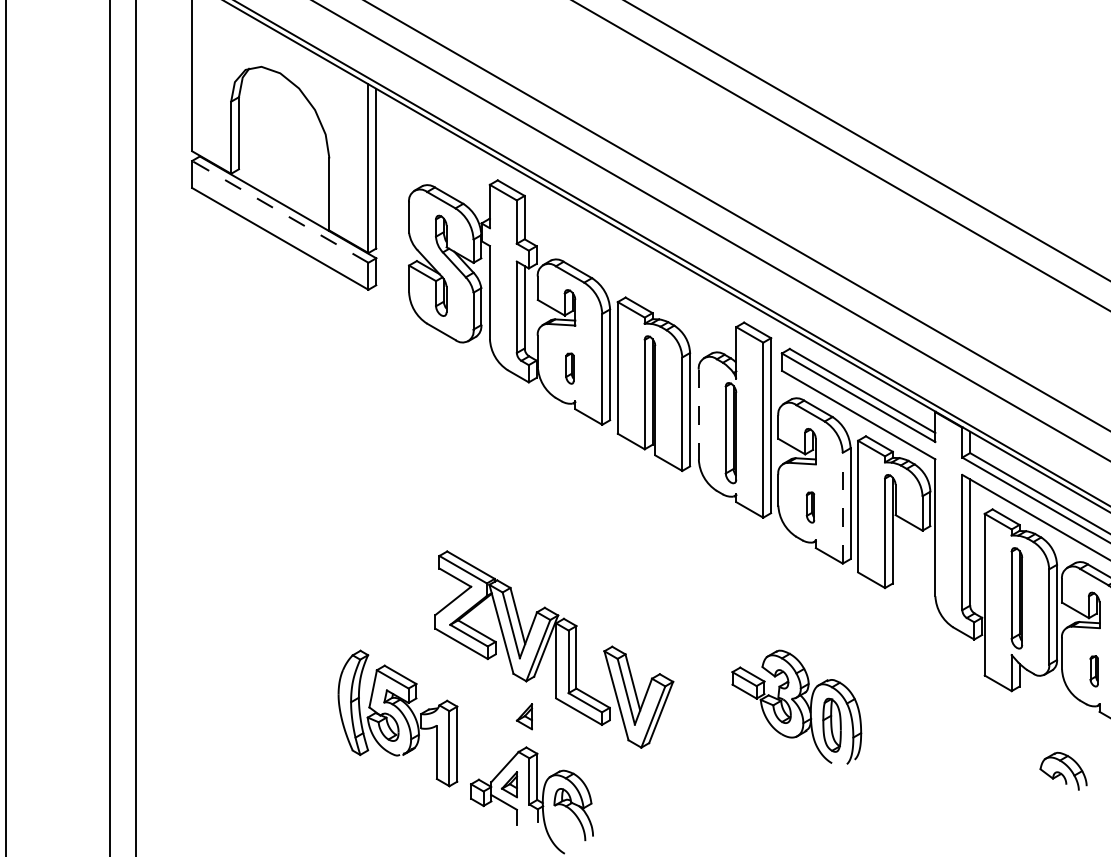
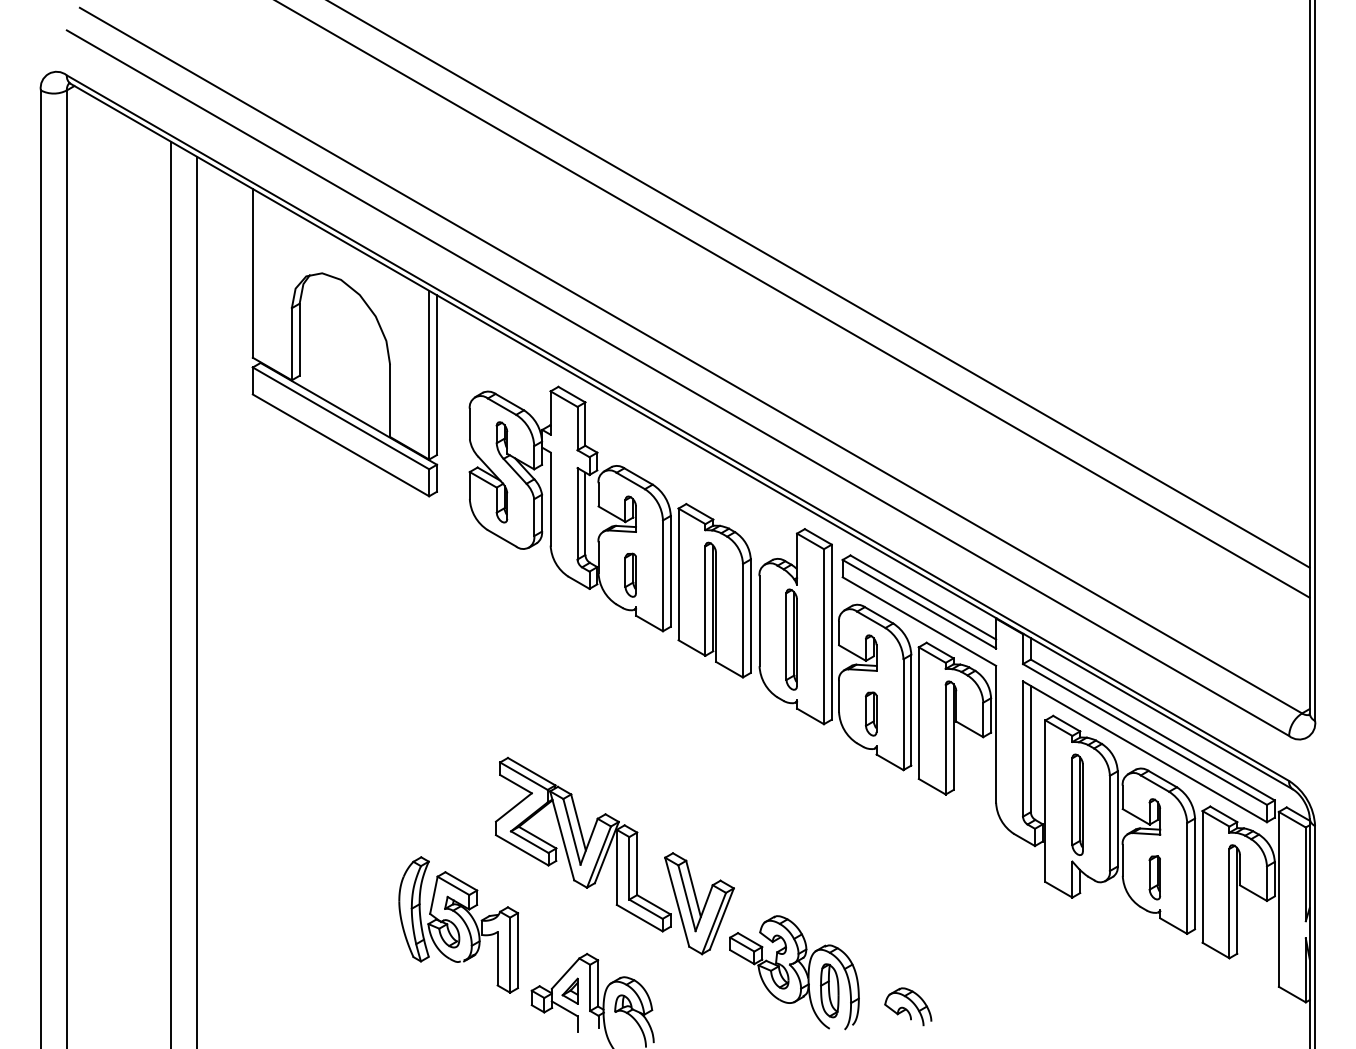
line: (280, 212) -> (341, 418), dashed -> solid
part: (569, 368) -> (630, 574), size x1.43
line: (698, 415) -> (759, 621), dashed -> solid
part: (810, 507) -> (871, 713), size x1.43
line: (842, 508) -> (903, 714), dashed -> solid
part: (1093, 671) -> (1154, 877), size x1.43
part: (796, 707) -> (794, 972), moved
part: (523, 716) -> (584, 922), removed
part: (1063, 771) -> (908, 1006), moved

